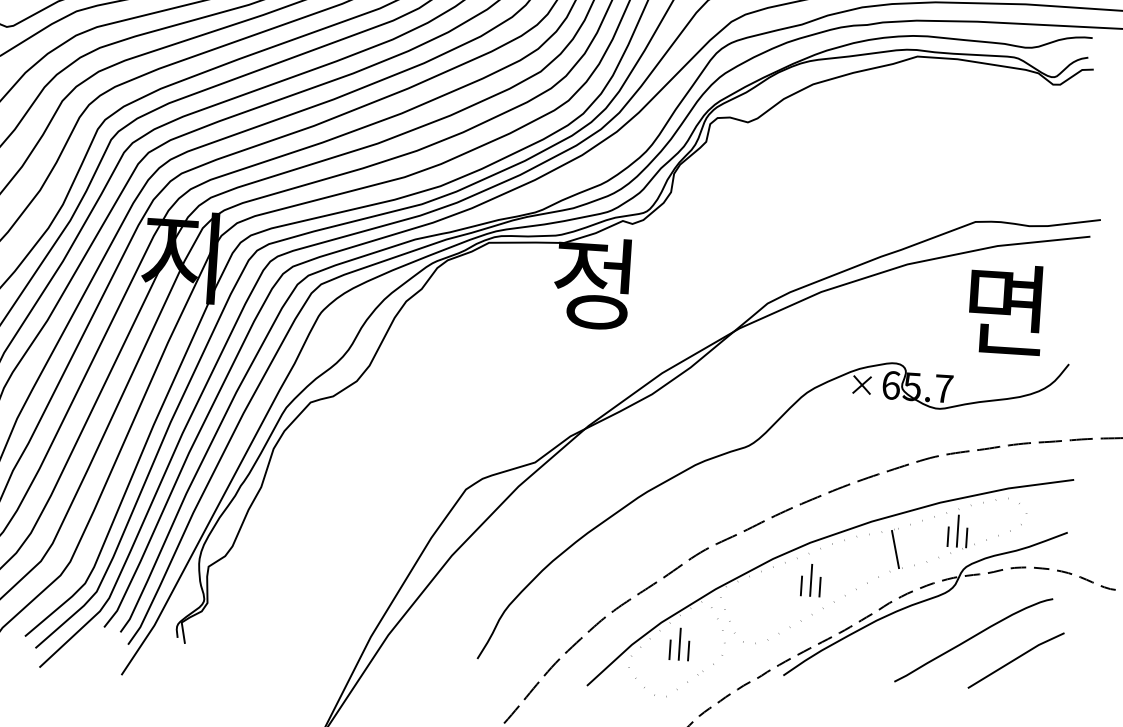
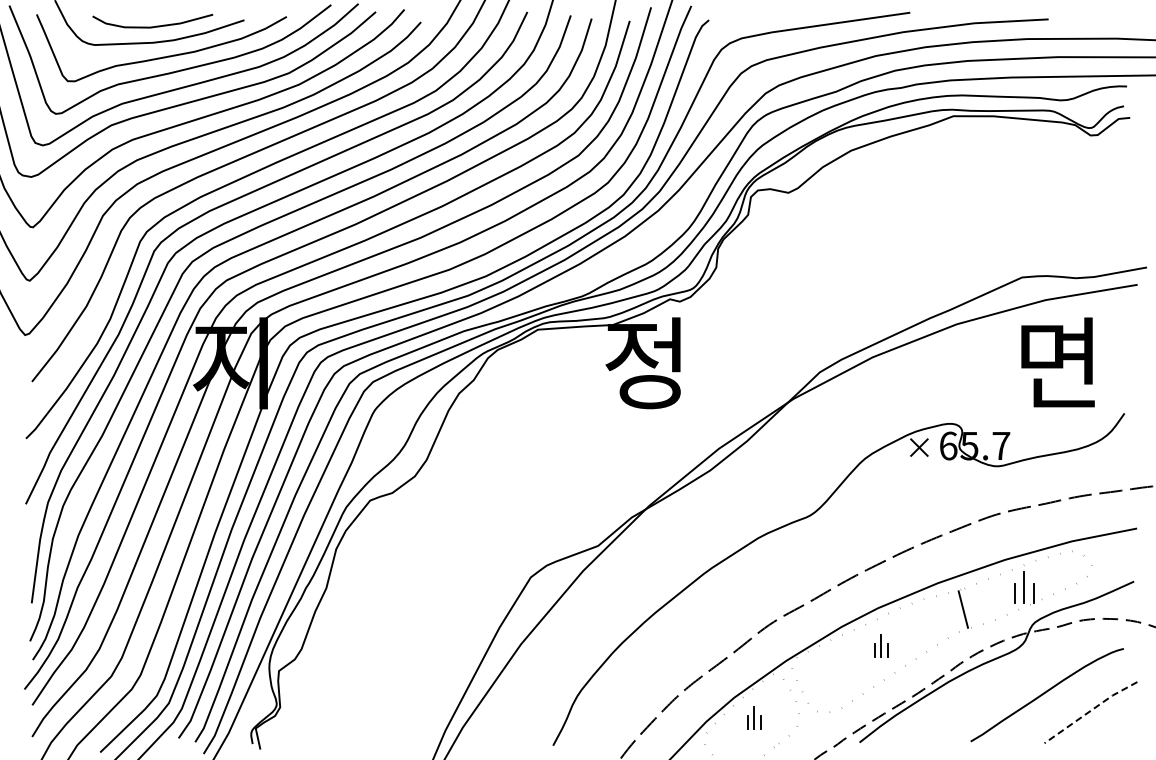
part: (810, 580) -> (880, 645), size x0.7
part: (679, 643) -> (753, 717), size x0.7
line: (1015, 658) -> (1090, 710), solid -> dashed

